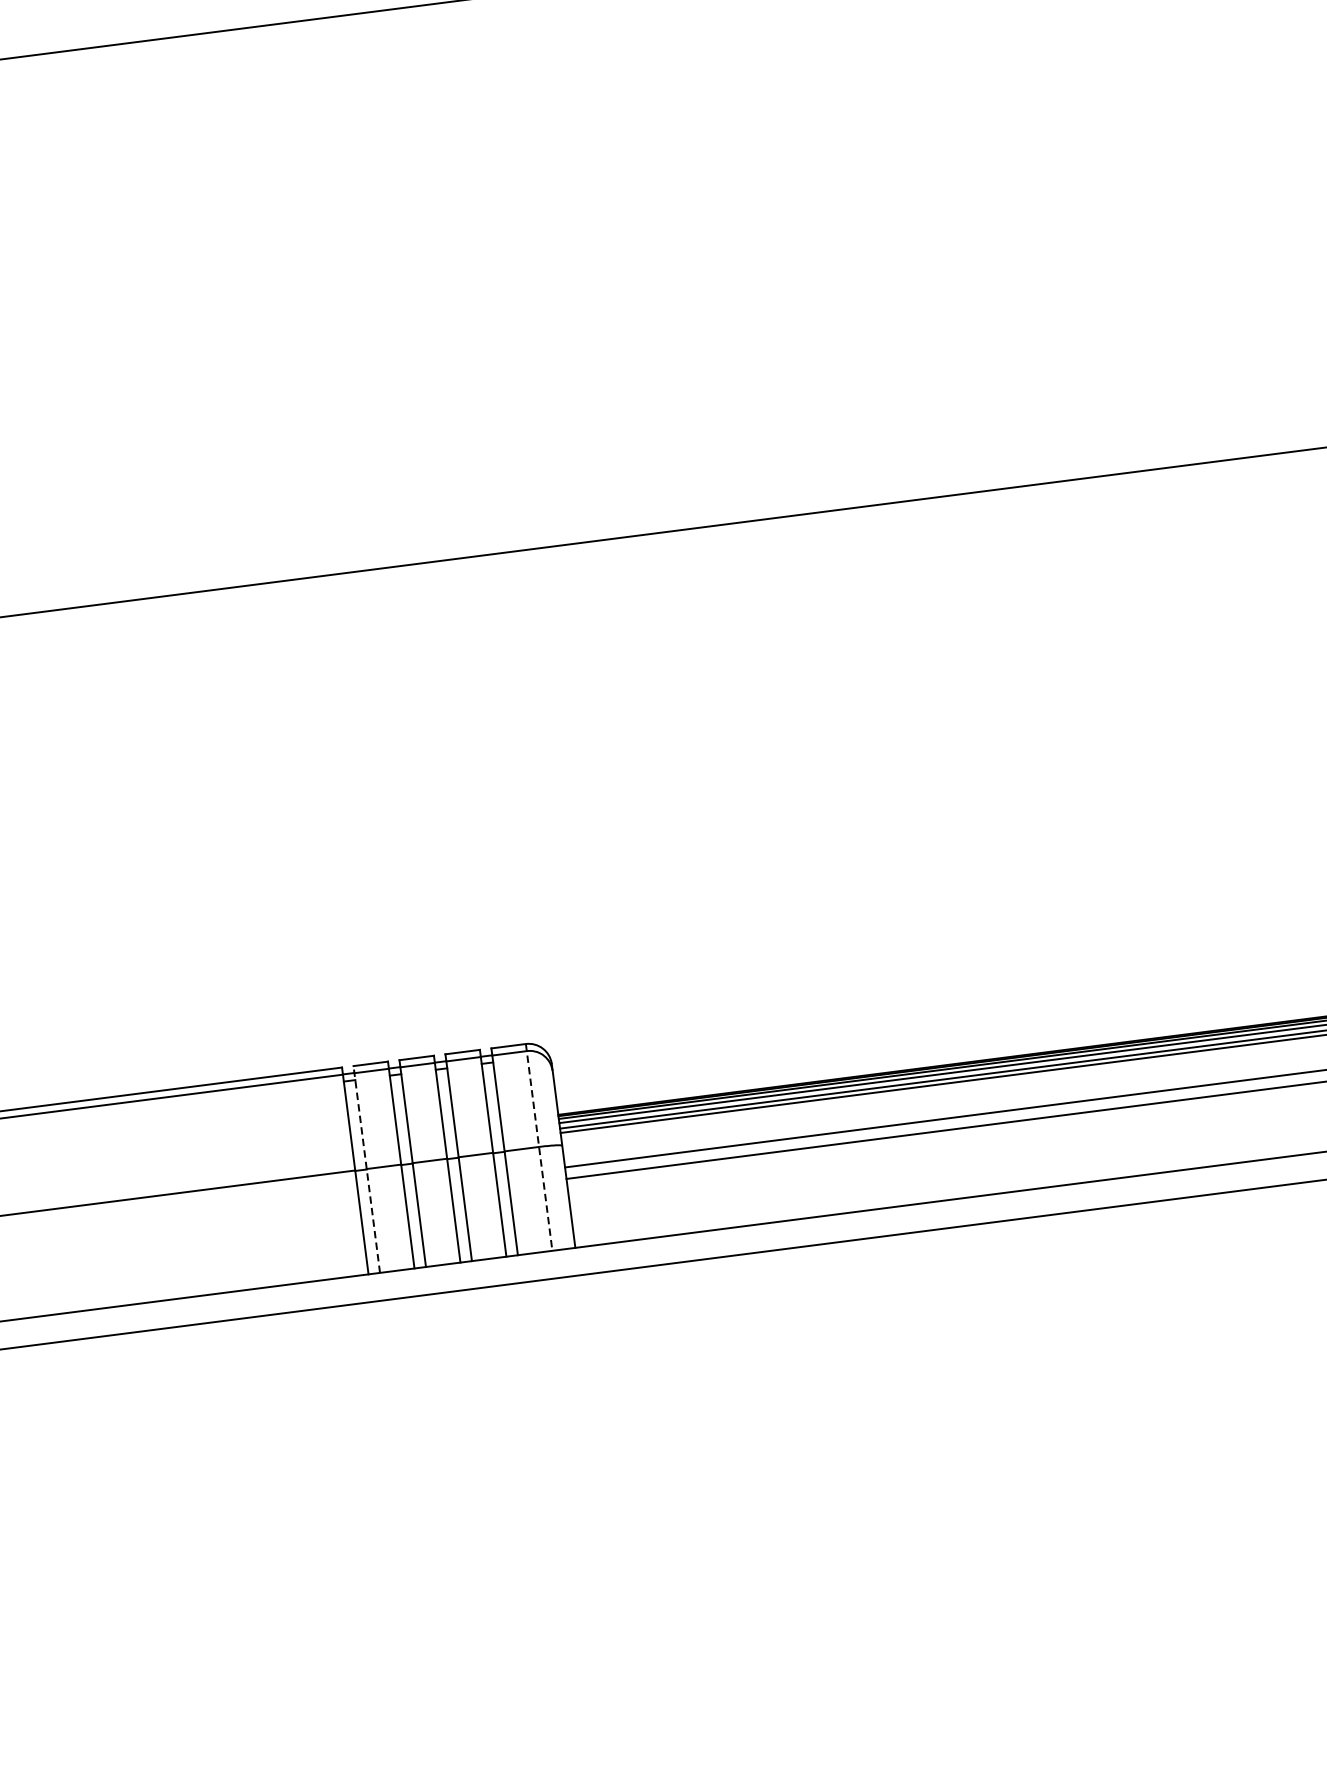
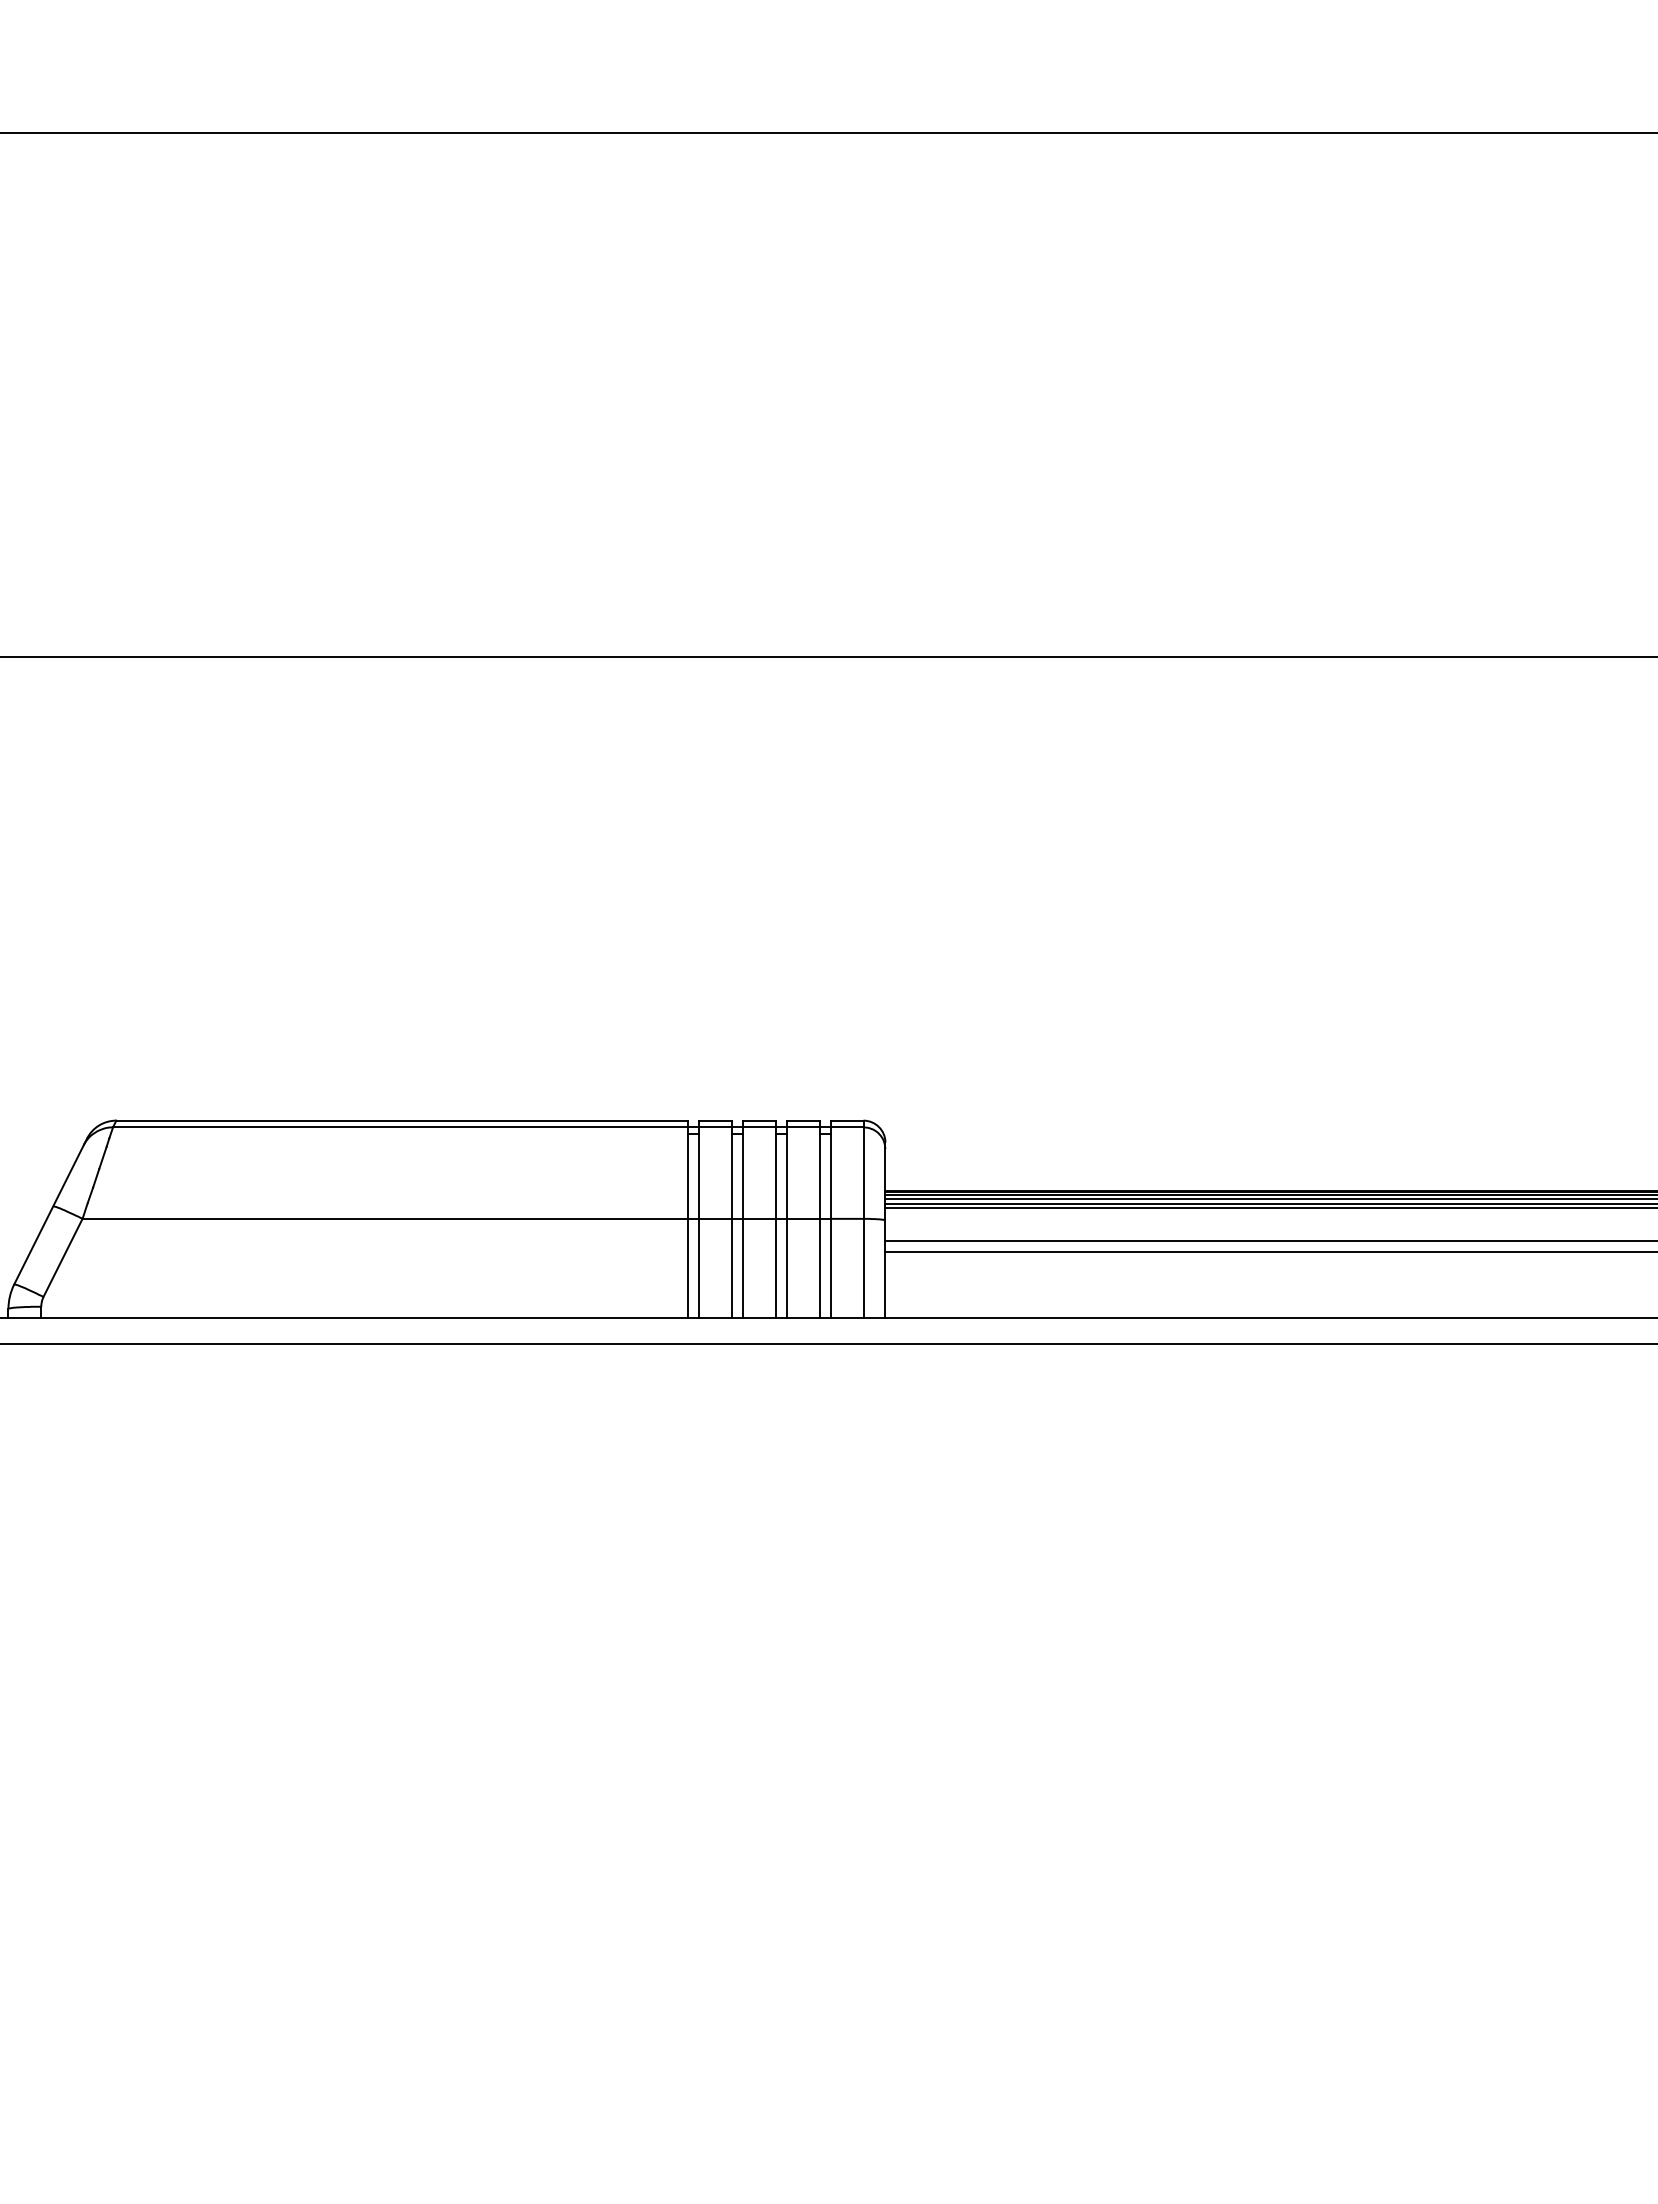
line: (539, 1147) -> (863, 1219), dashed -> solid
line: (367, 1169) -> (699, 1219), dashed -> solid

